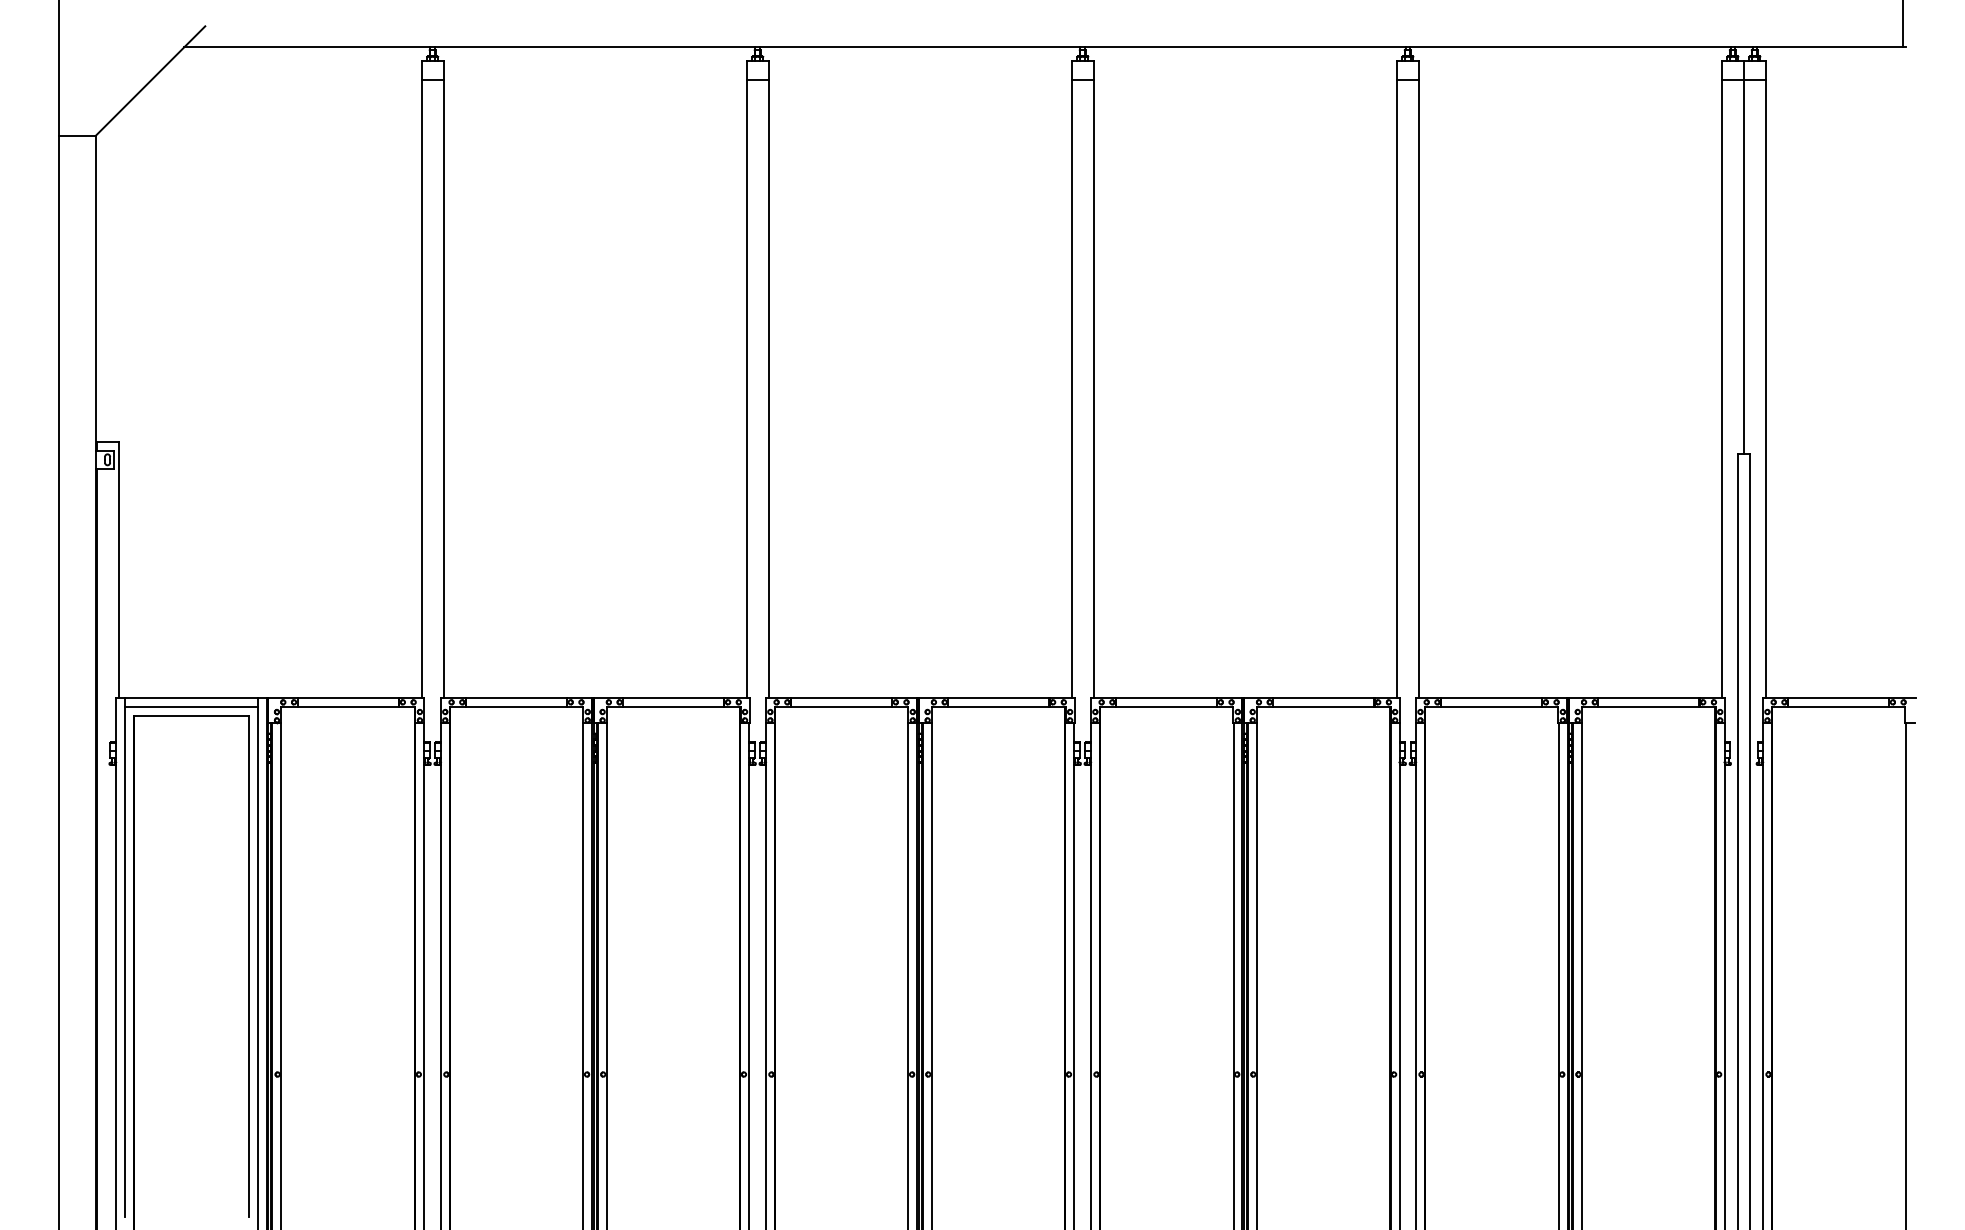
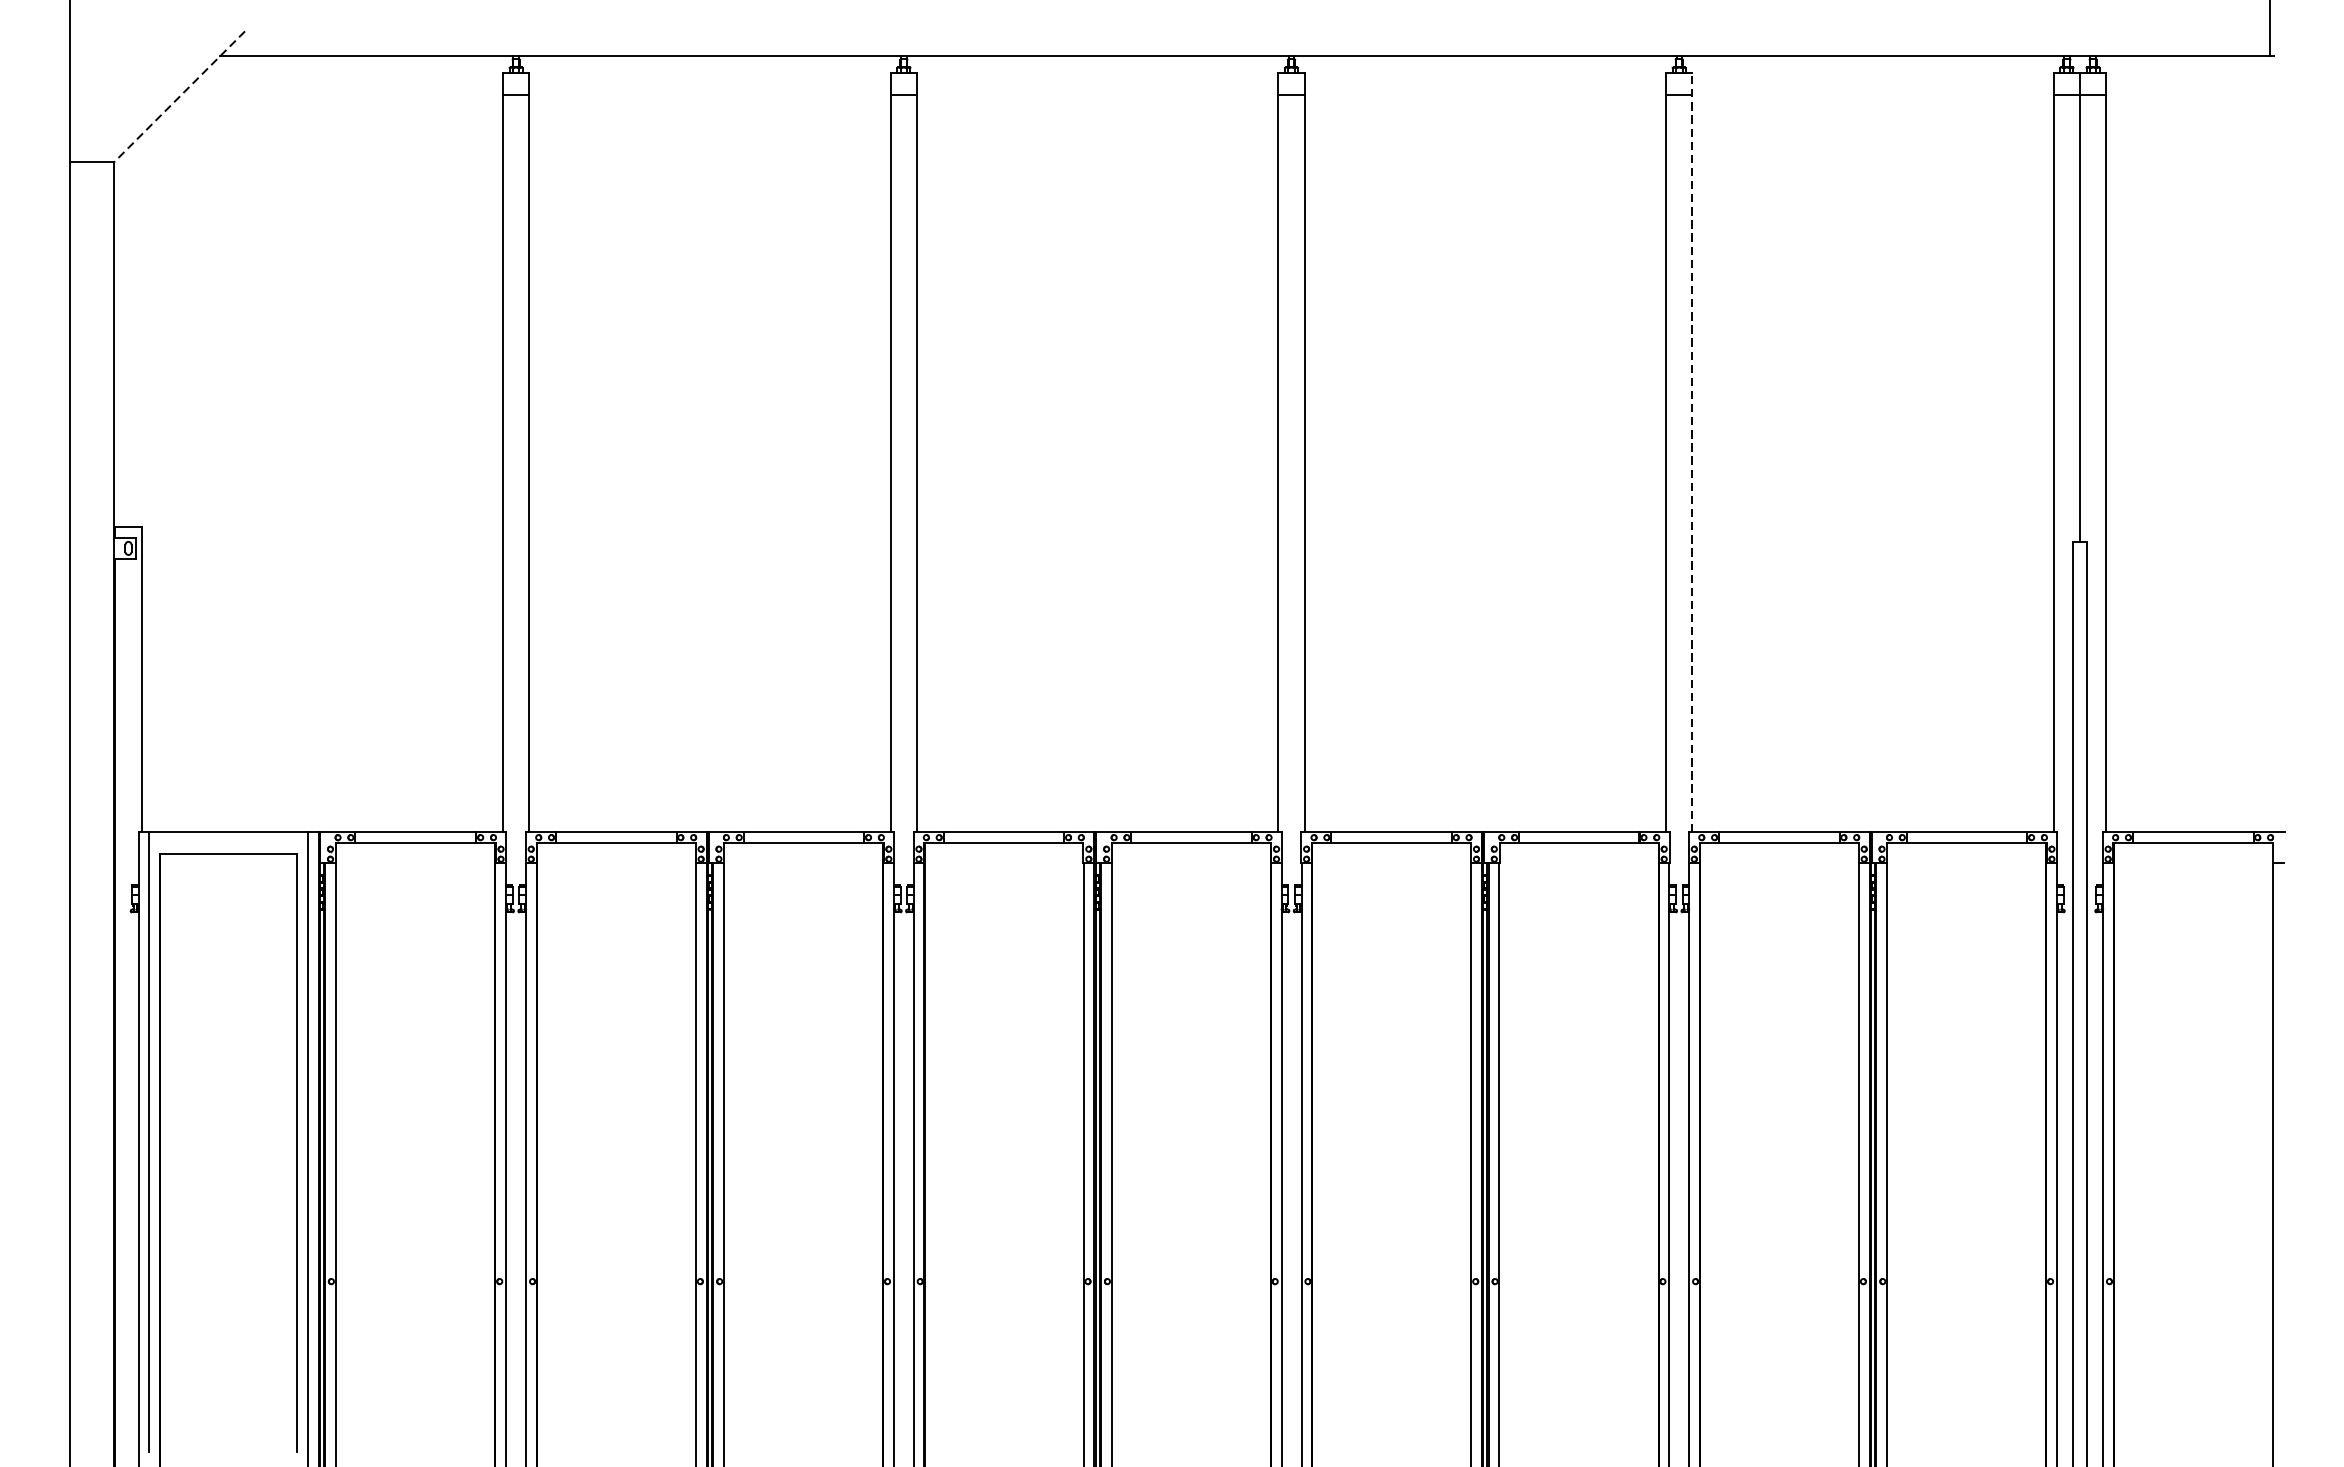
line: (150, 81) -> (179, 97), solid -> dashed
line: (1418, 378) -> (1692, 451), solid -> dashed
line: (191, 706) -> (228, 842), removed

